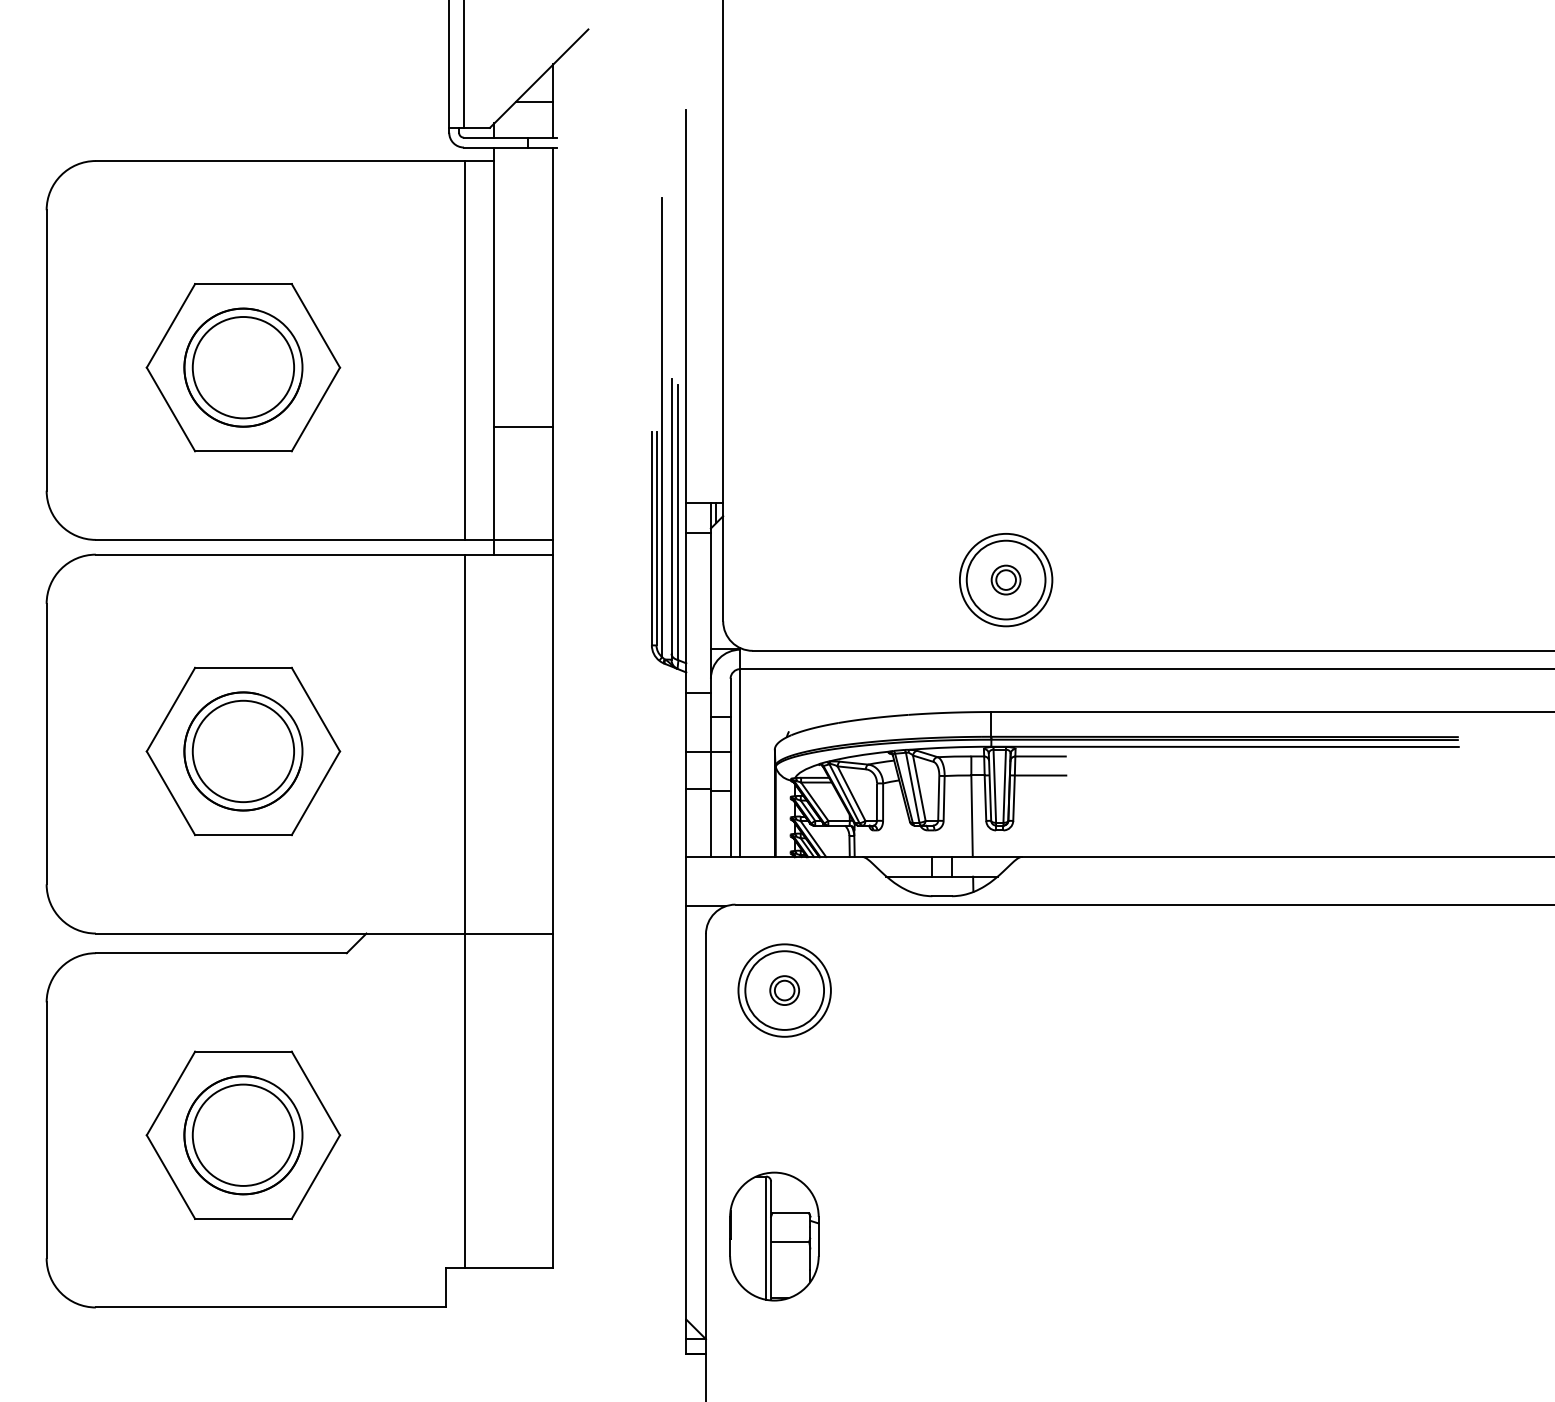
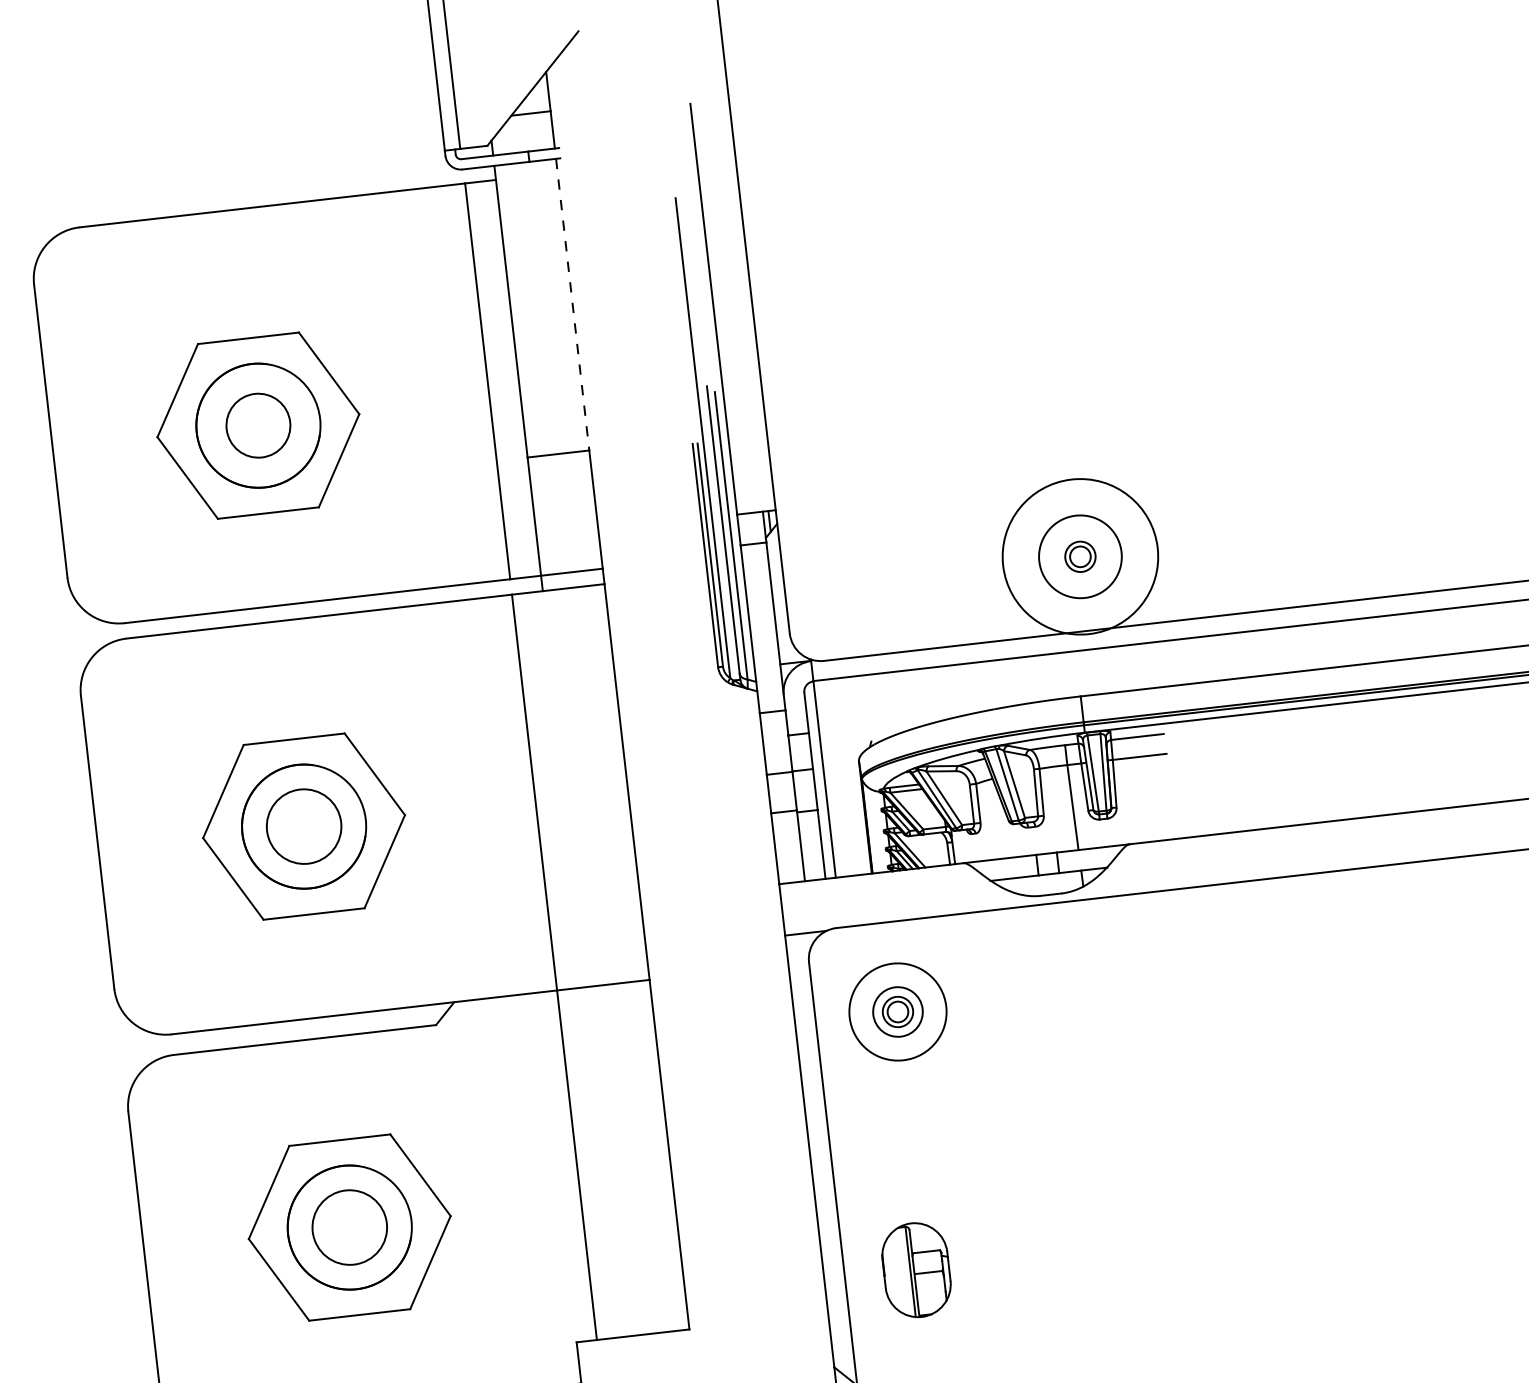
line: (553, 287) -> (572, 305), solid -> dashed
circle: (243, 367) -> (258, 425), size x0.6
circle: (1005, 579) -> (1079, 556), size x1.6
circle: (243, 751) -> (304, 826), size x0.7
circle: (784, 990) -> (897, 1011), size x0.6
circle: (243, 1134) -> (349, 1226), size x0.7
part: (774, 1236) -> (916, 1270), size x0.7

